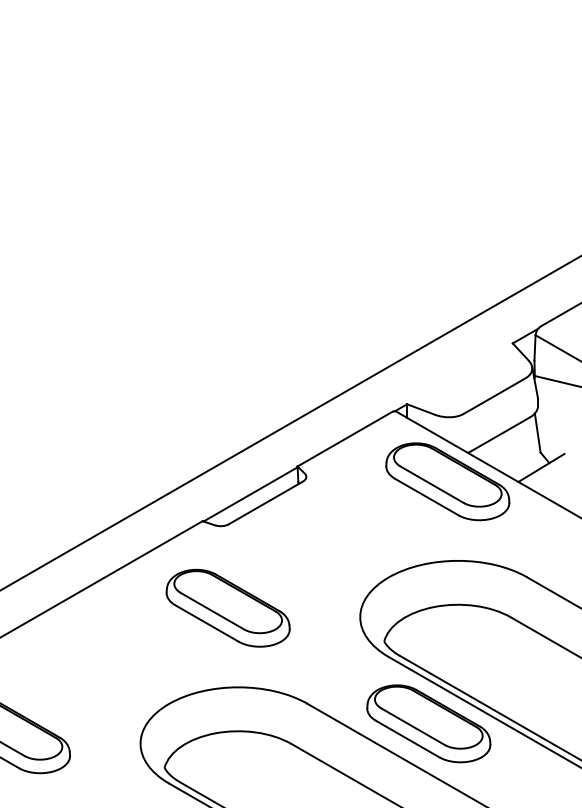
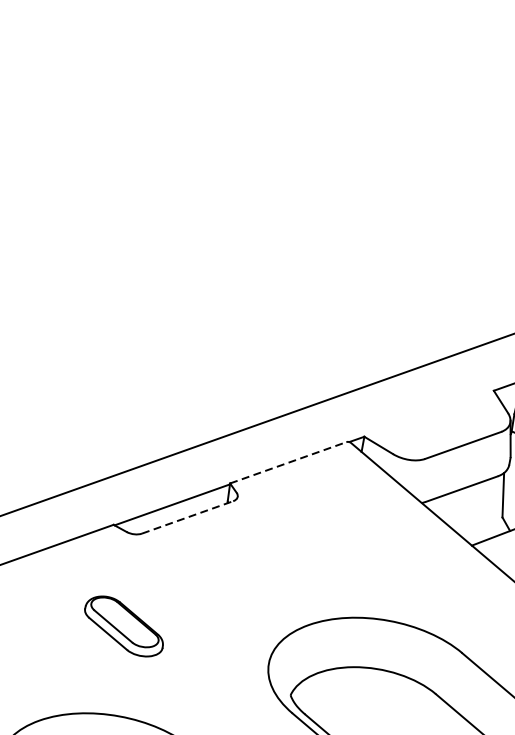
line: (344, 439) -> (287, 463), solid -> dashed
part: (447, 481) -> (393, 530), removed
line: (265, 502) -> (187, 516), solid -> dashed
part: (227, 607) -> (123, 625), size x0.6

